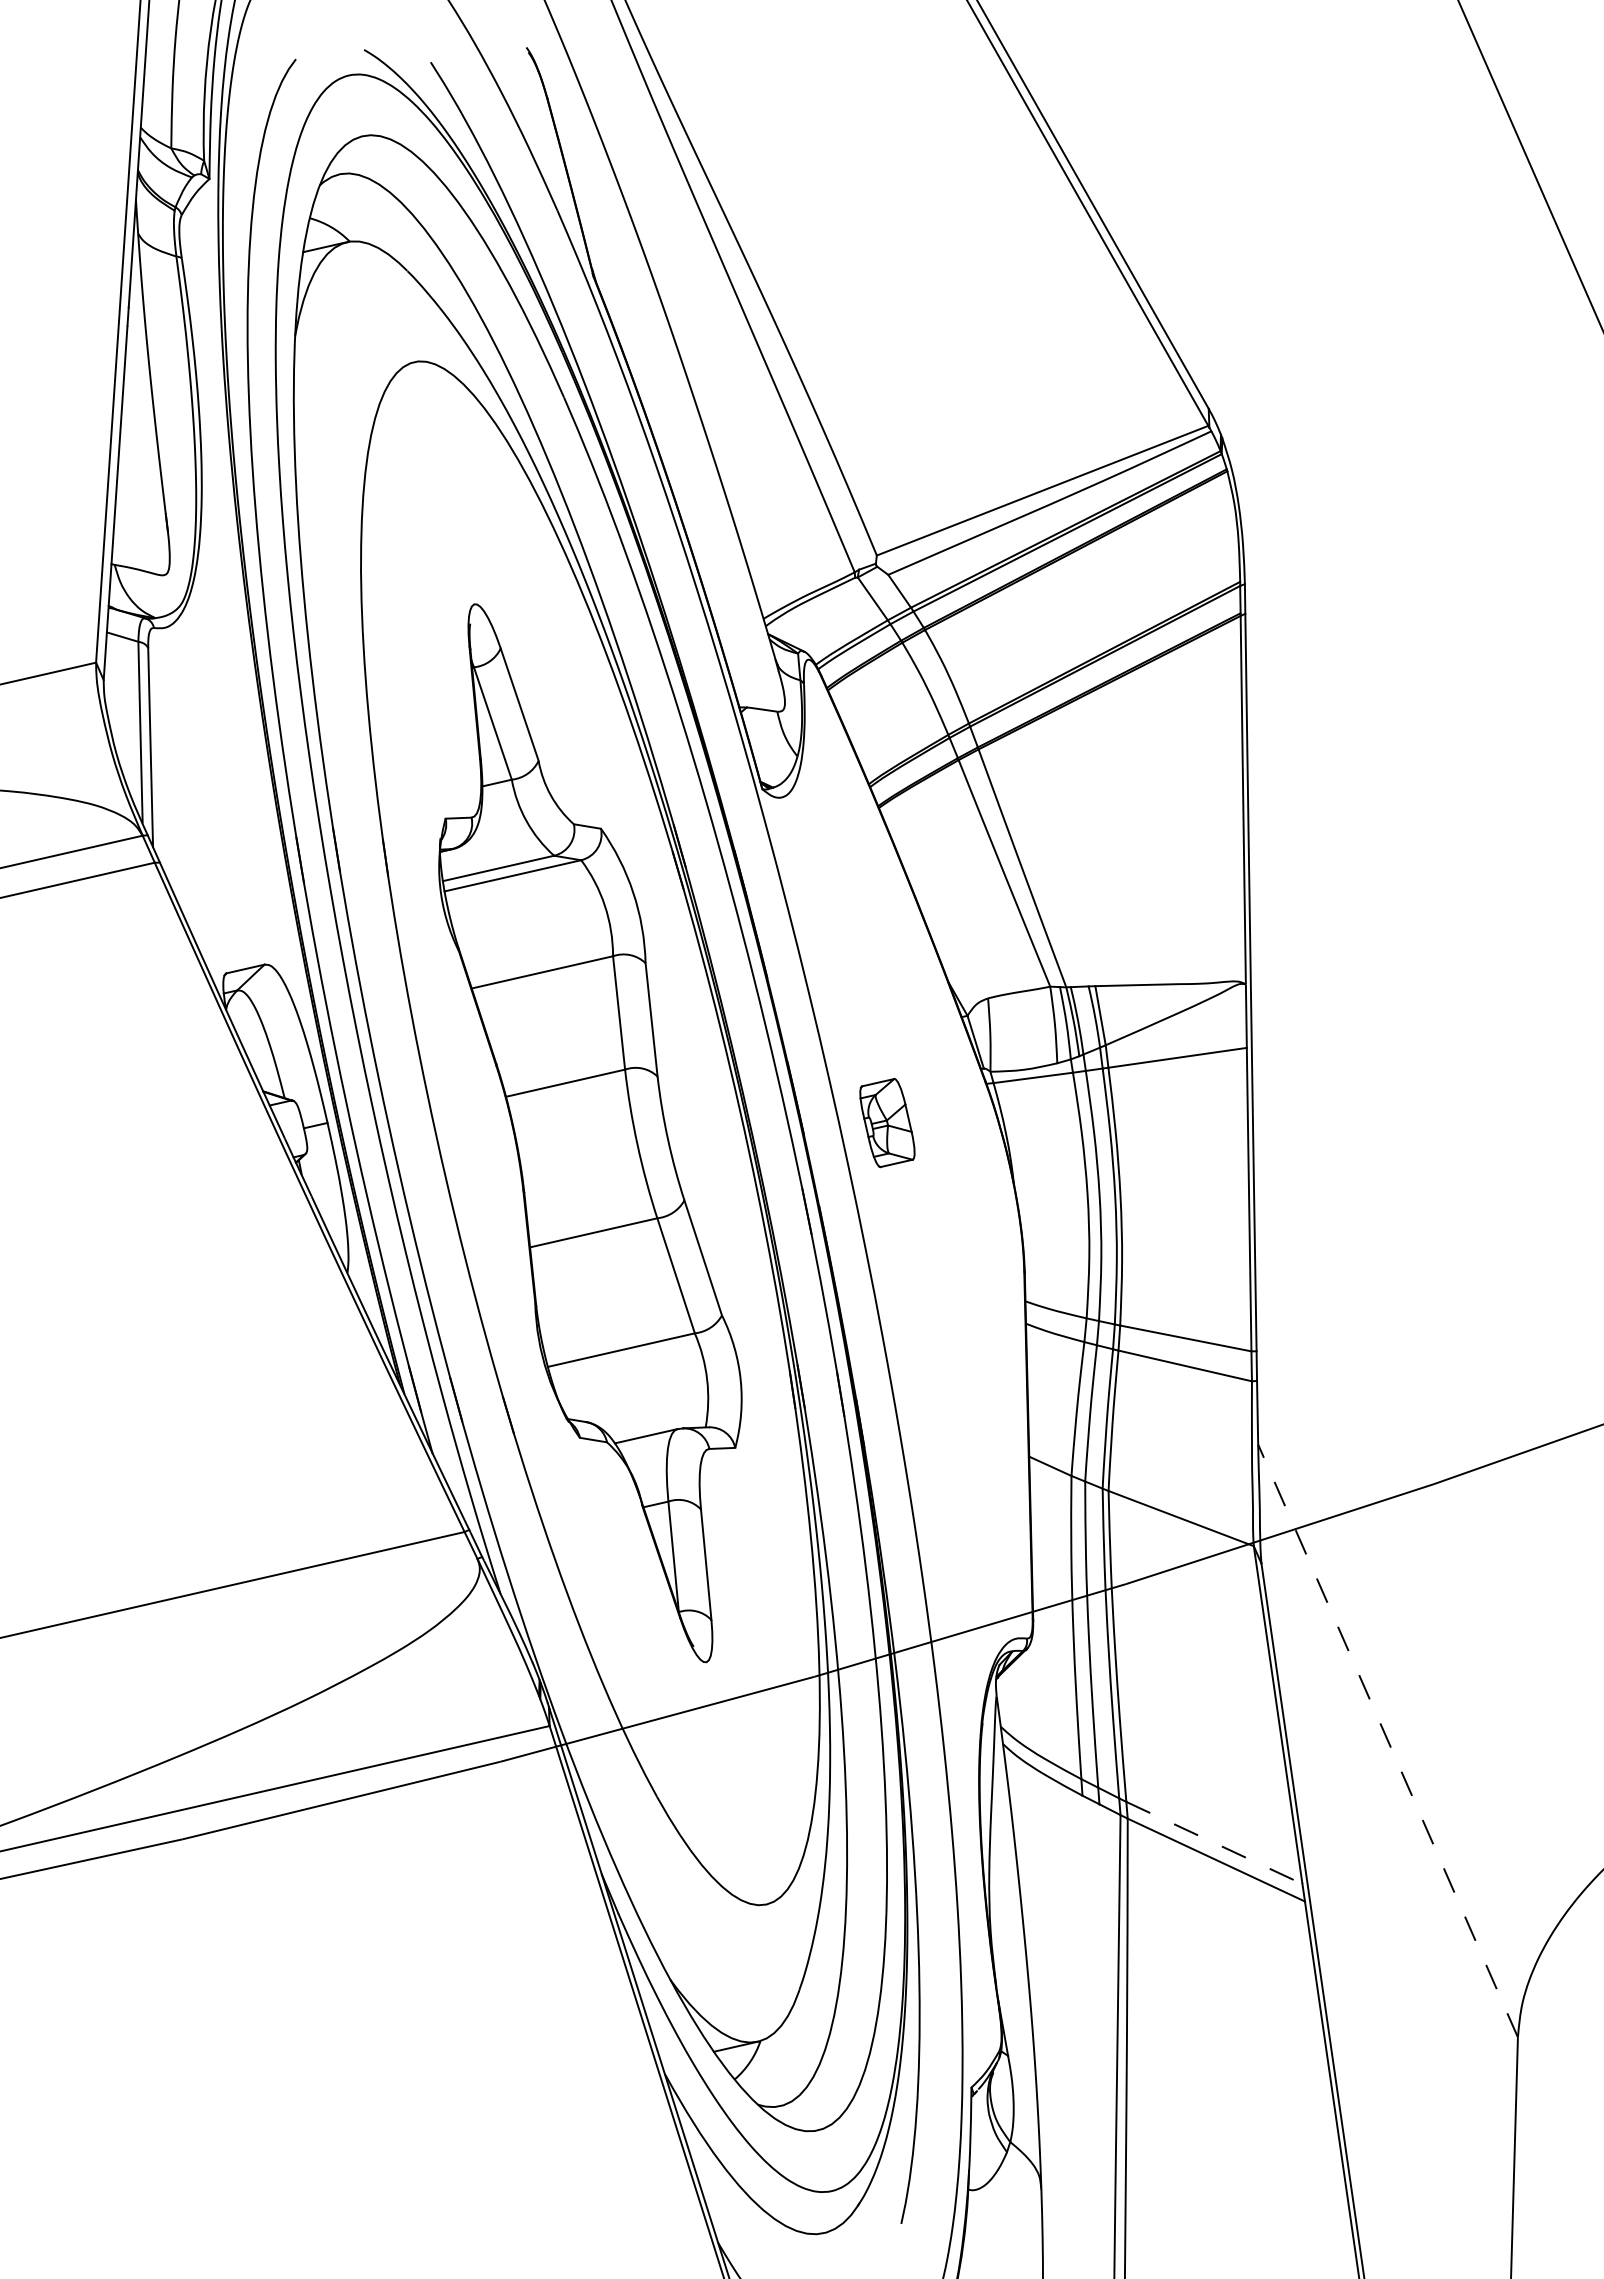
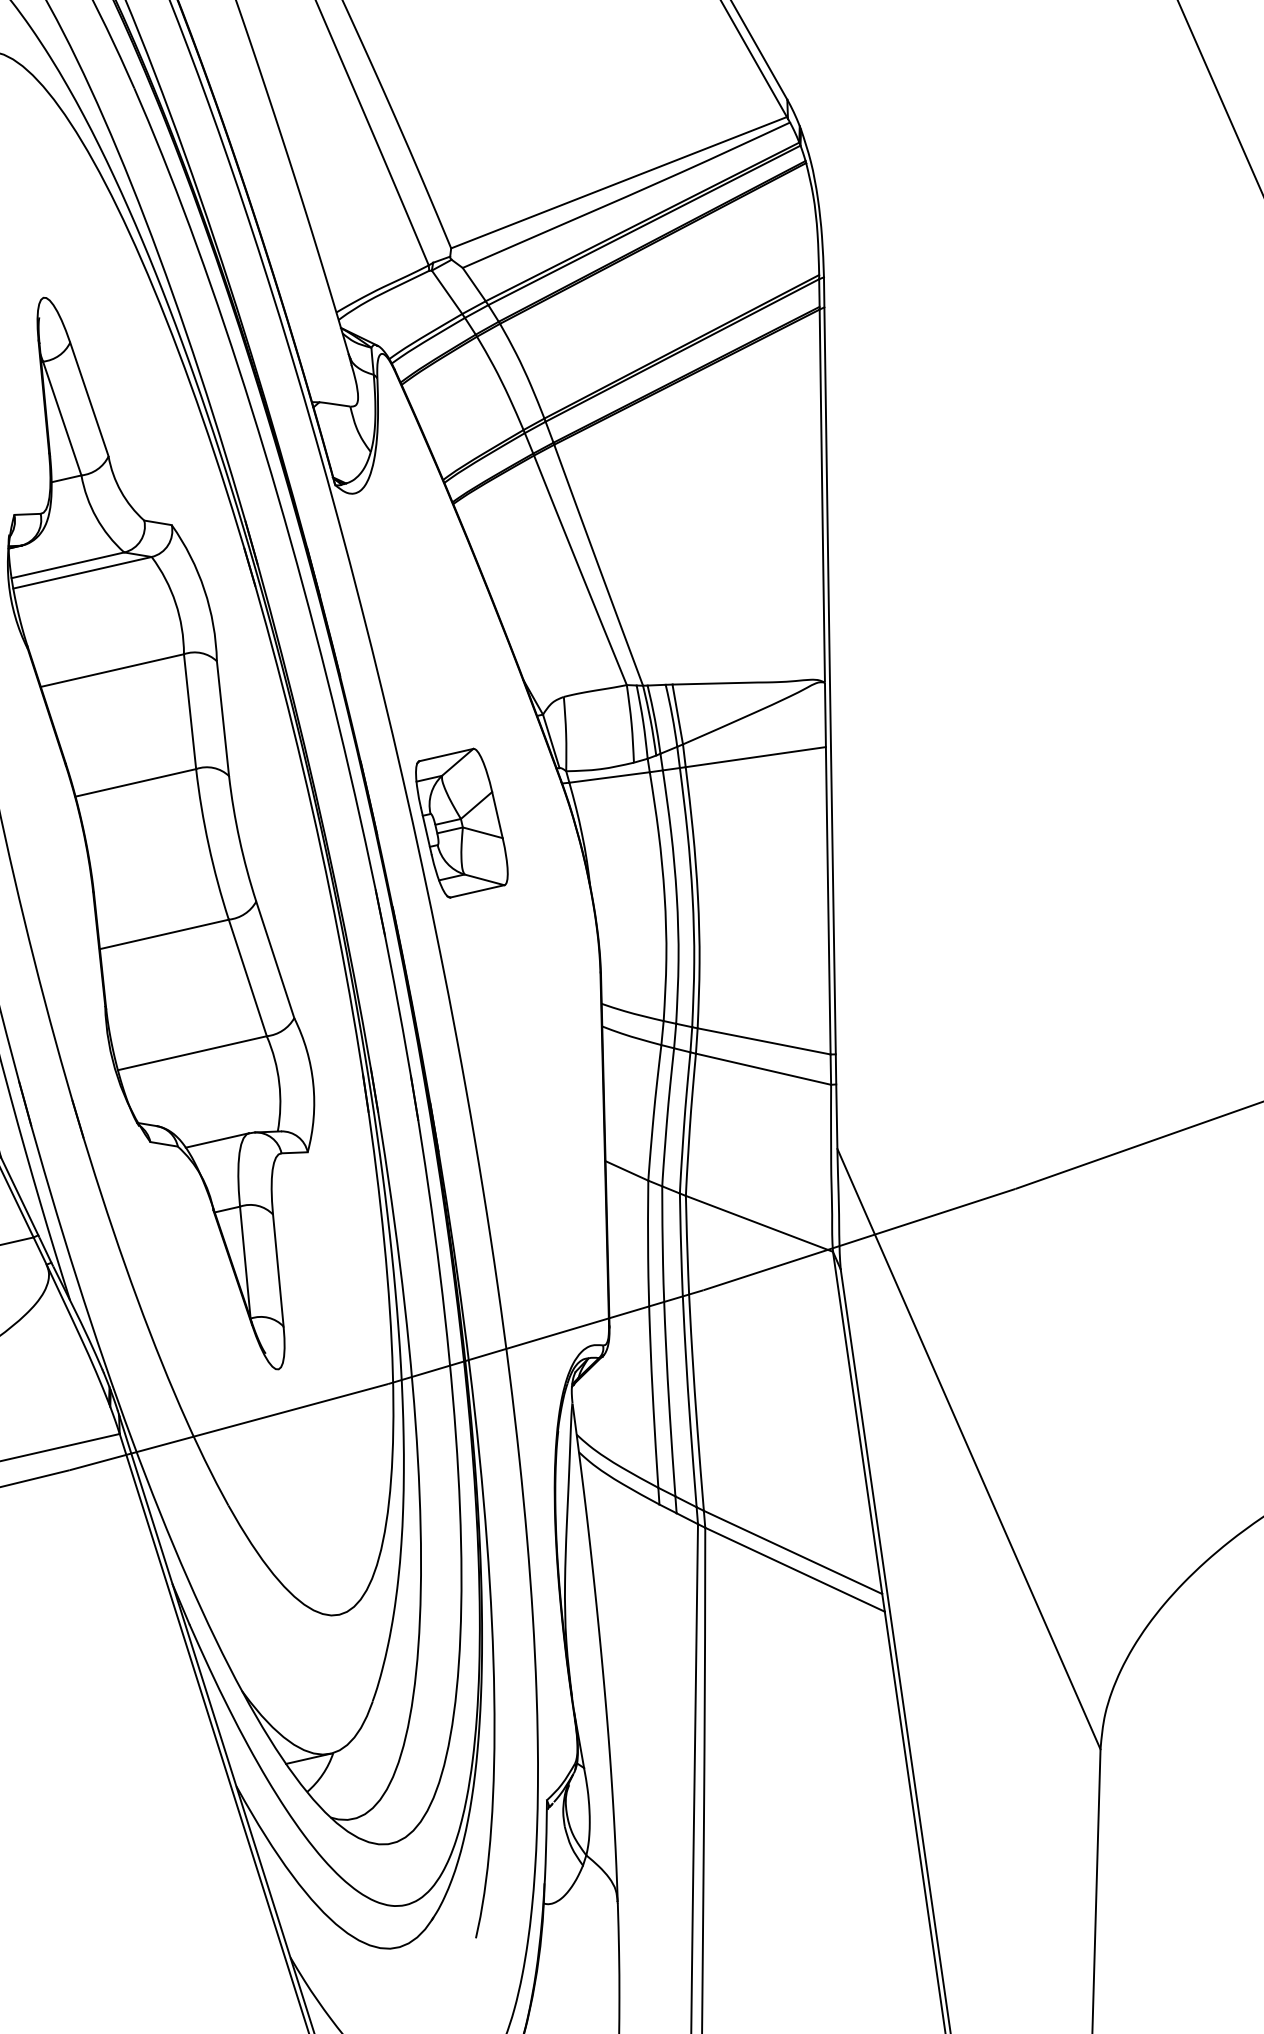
part: (887, 1122) -> (461, 822), size x1.67
line: (1388, 1741) -> (969, 1449), dashed -> solid
line: (1214, 1843) -> (793, 1552), dashed -> solid

